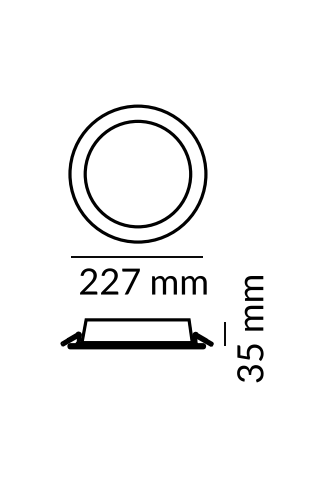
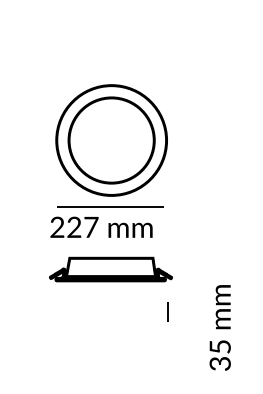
text: (143, 281) -> (101, 227), moved
text: (250, 329) -> (220, 328), moved
line: (224, 333) -> (167, 312), moved

